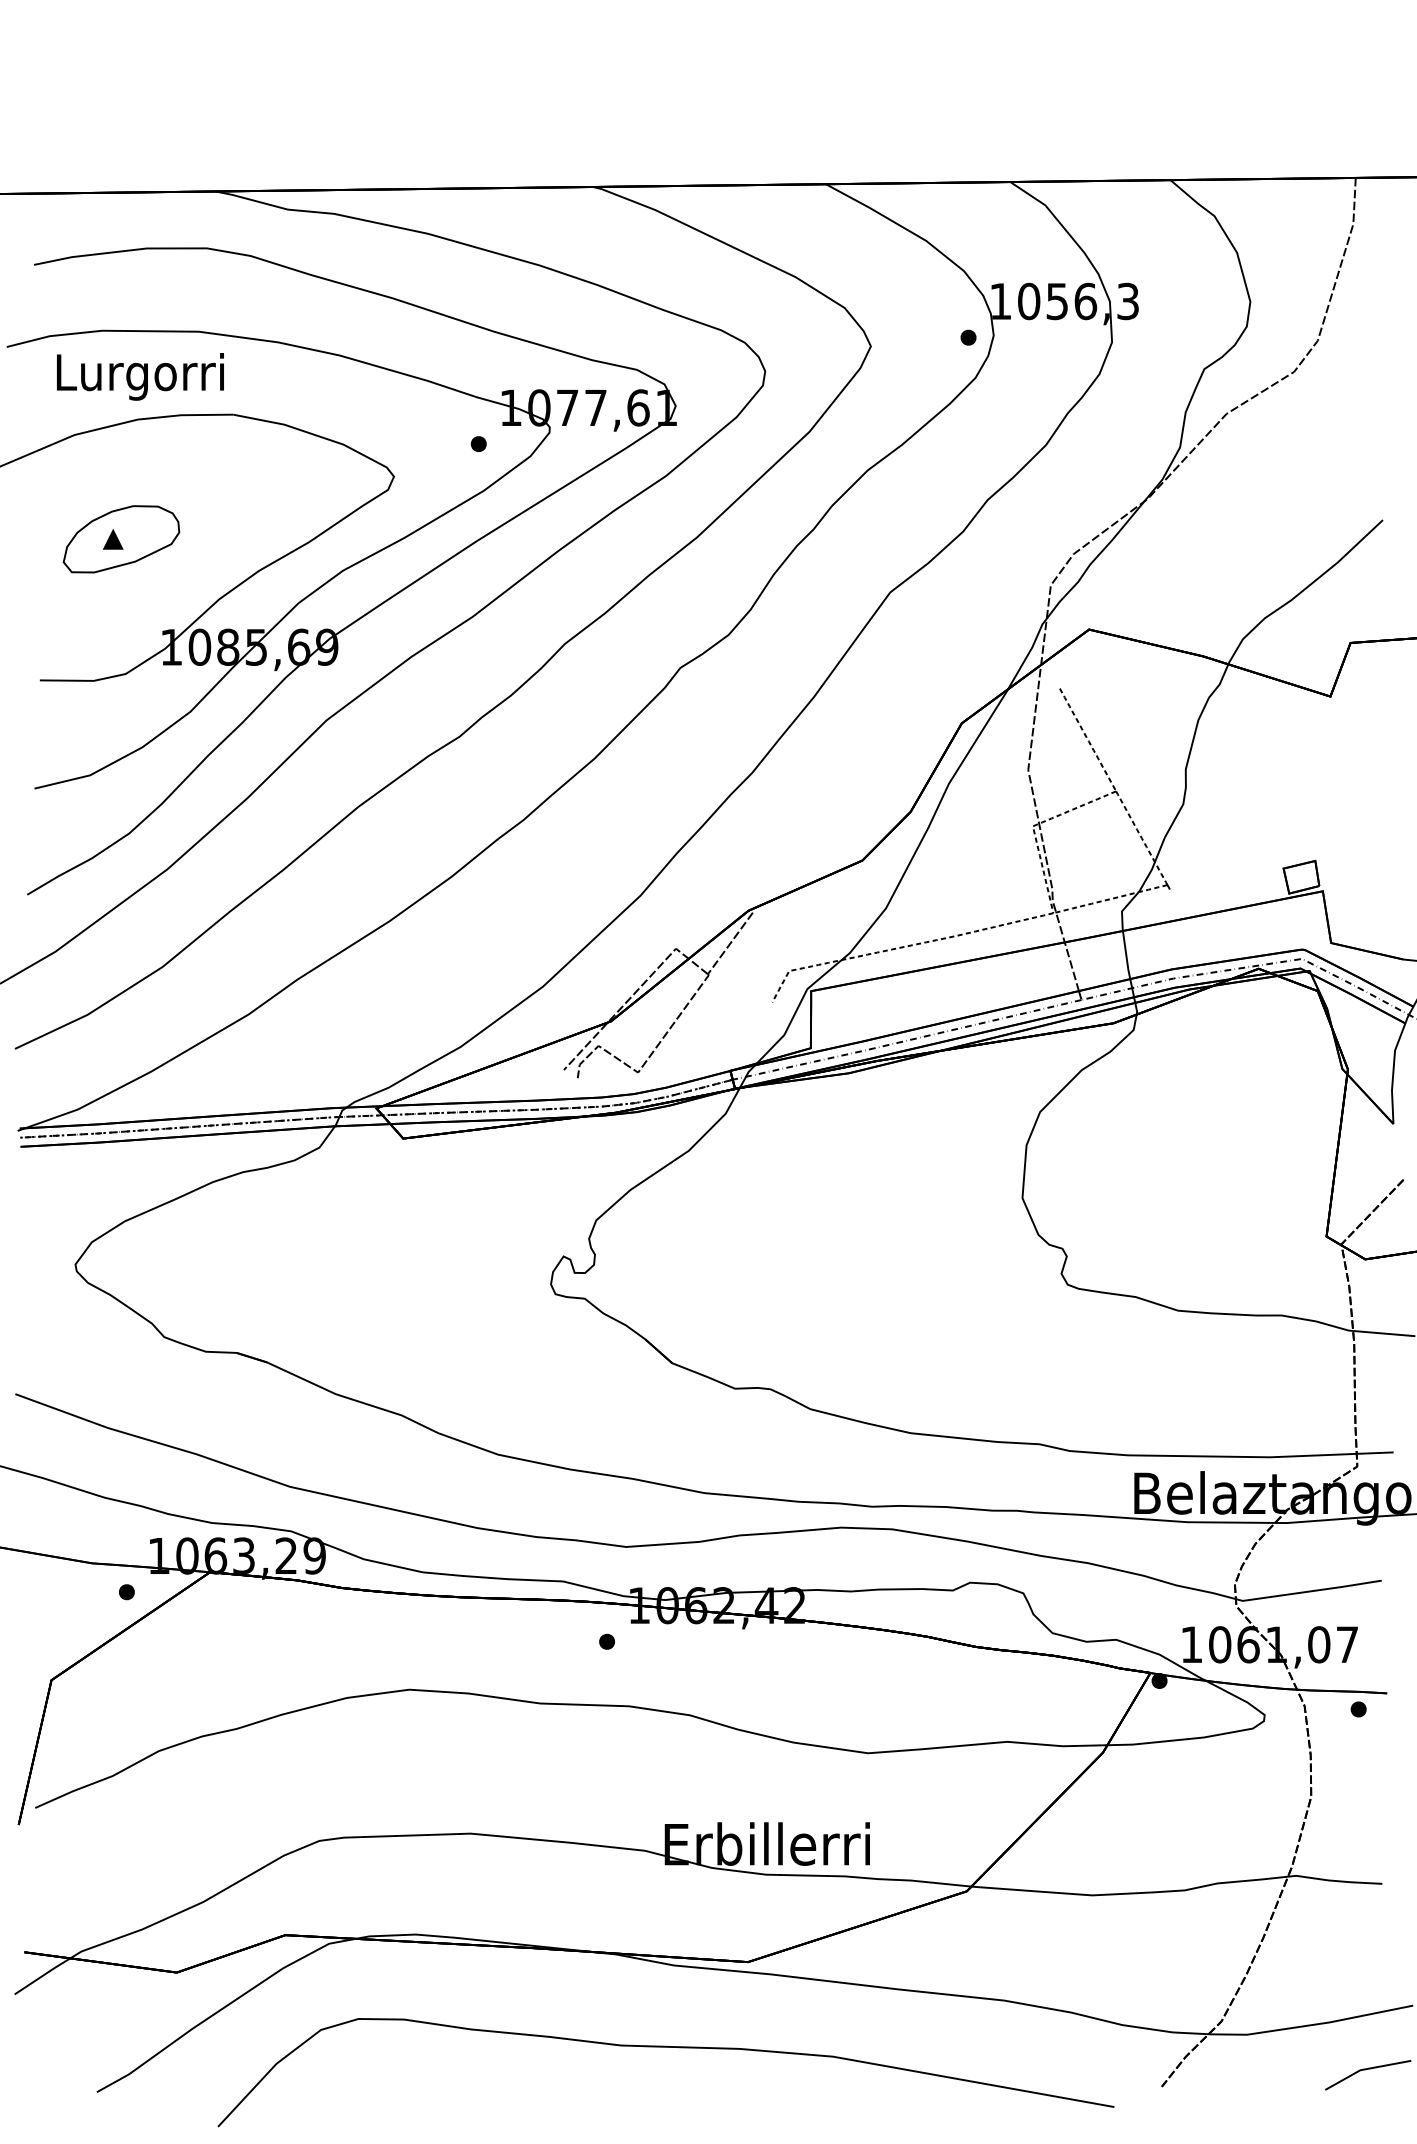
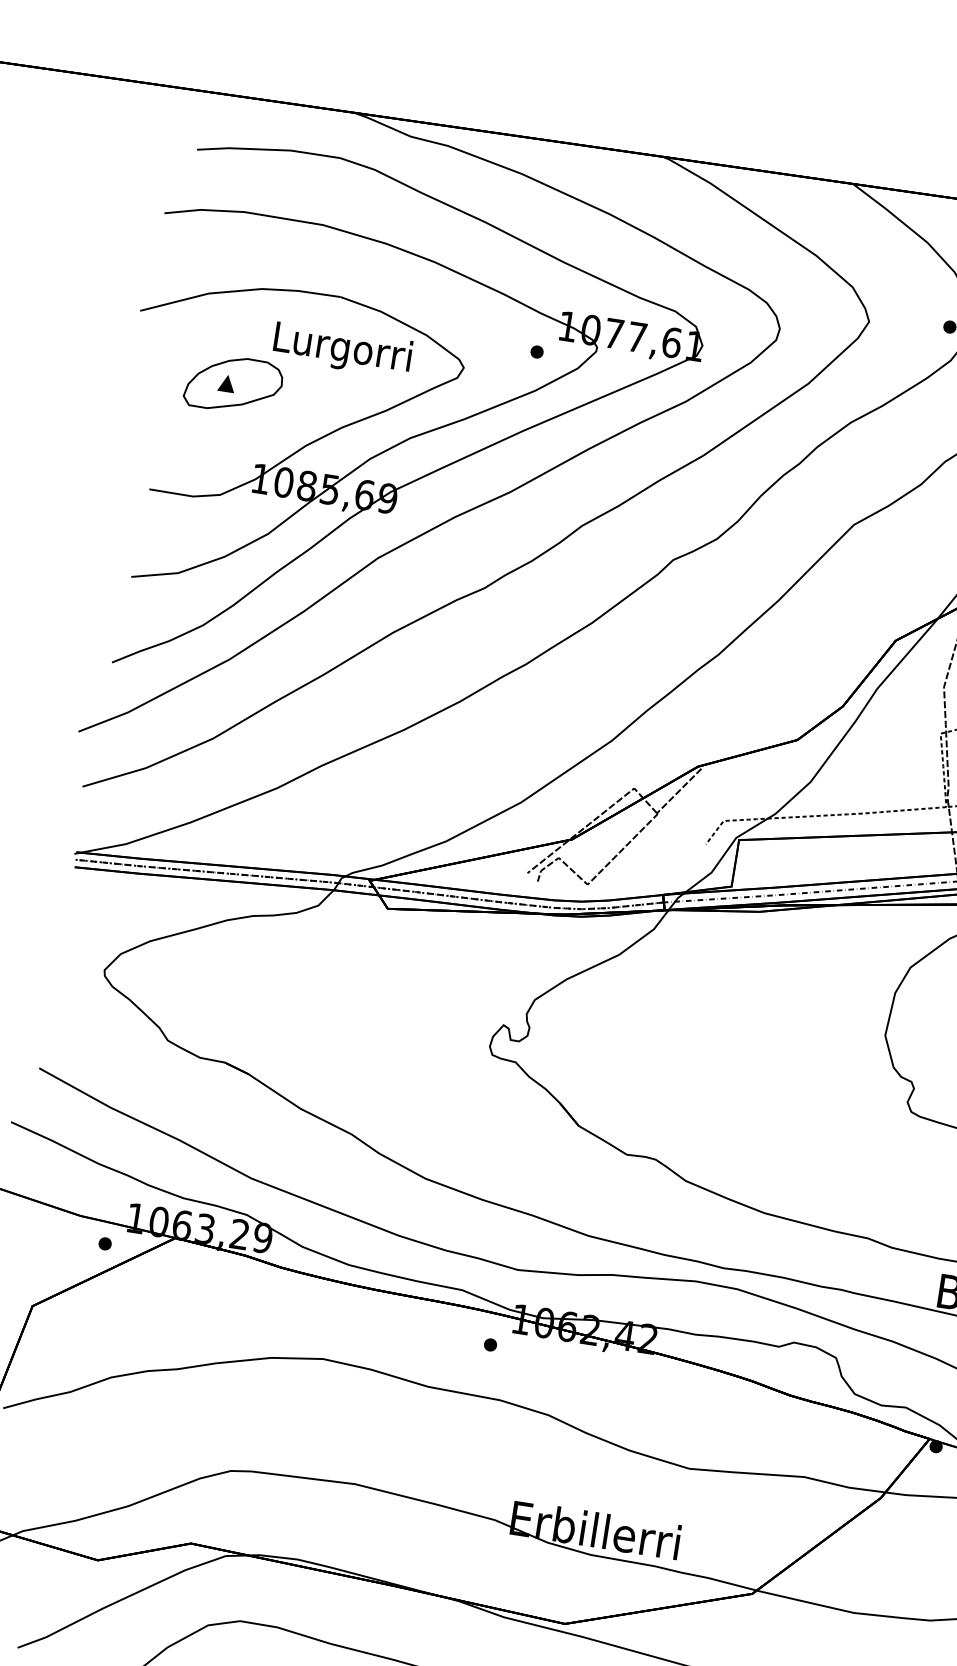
text: (140, 376) -> (342, 349), moved

